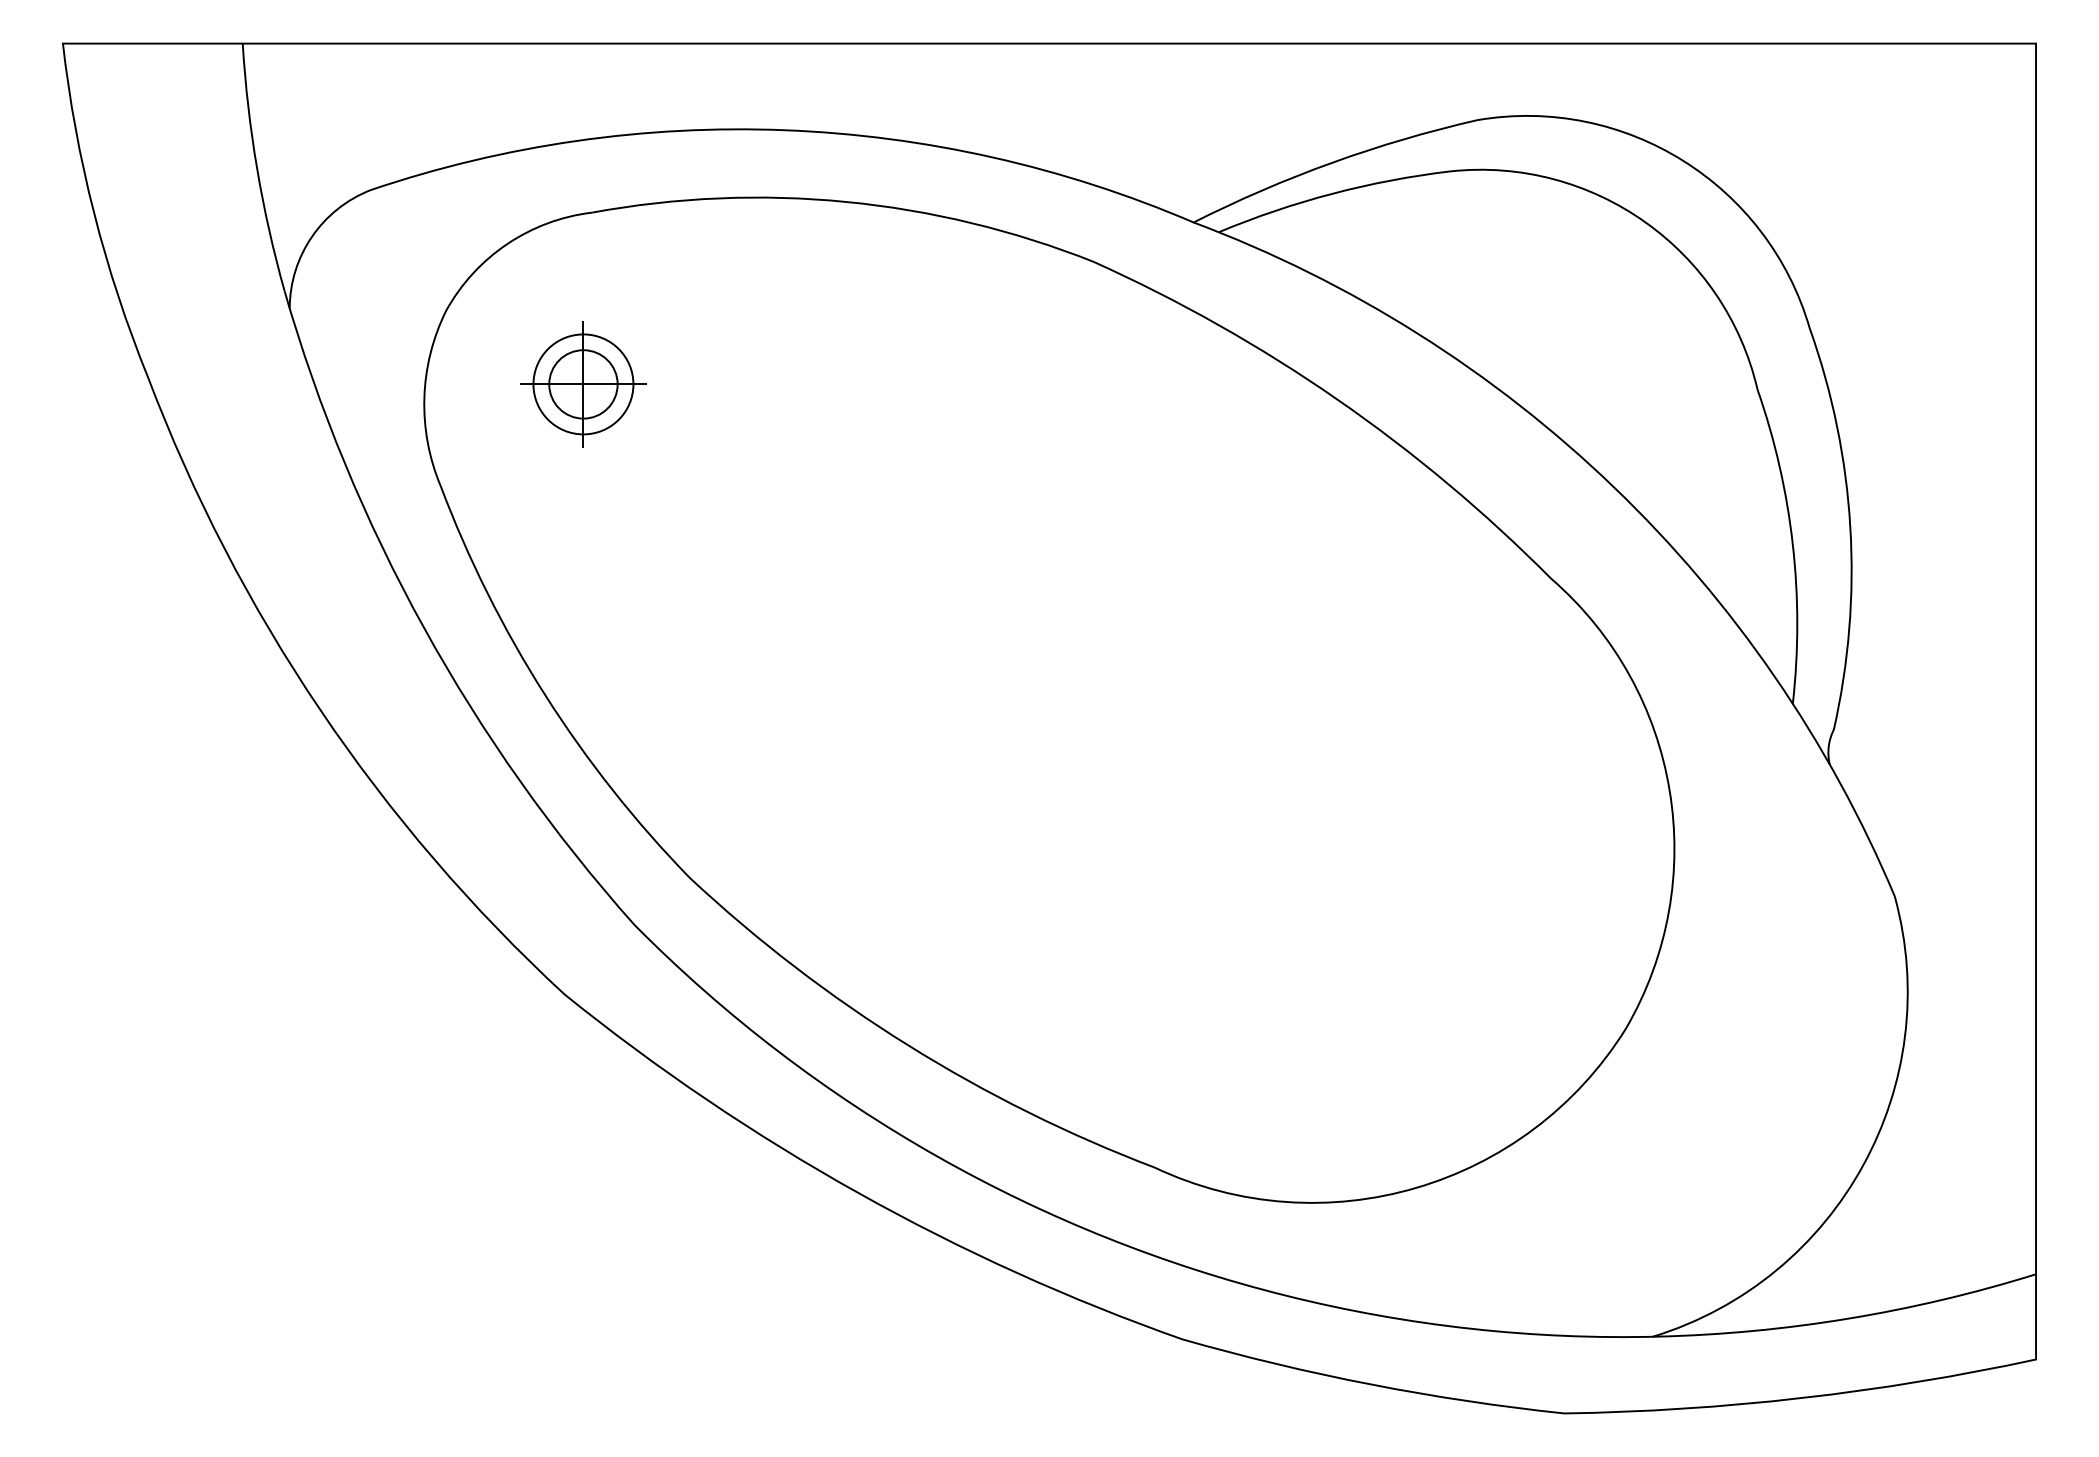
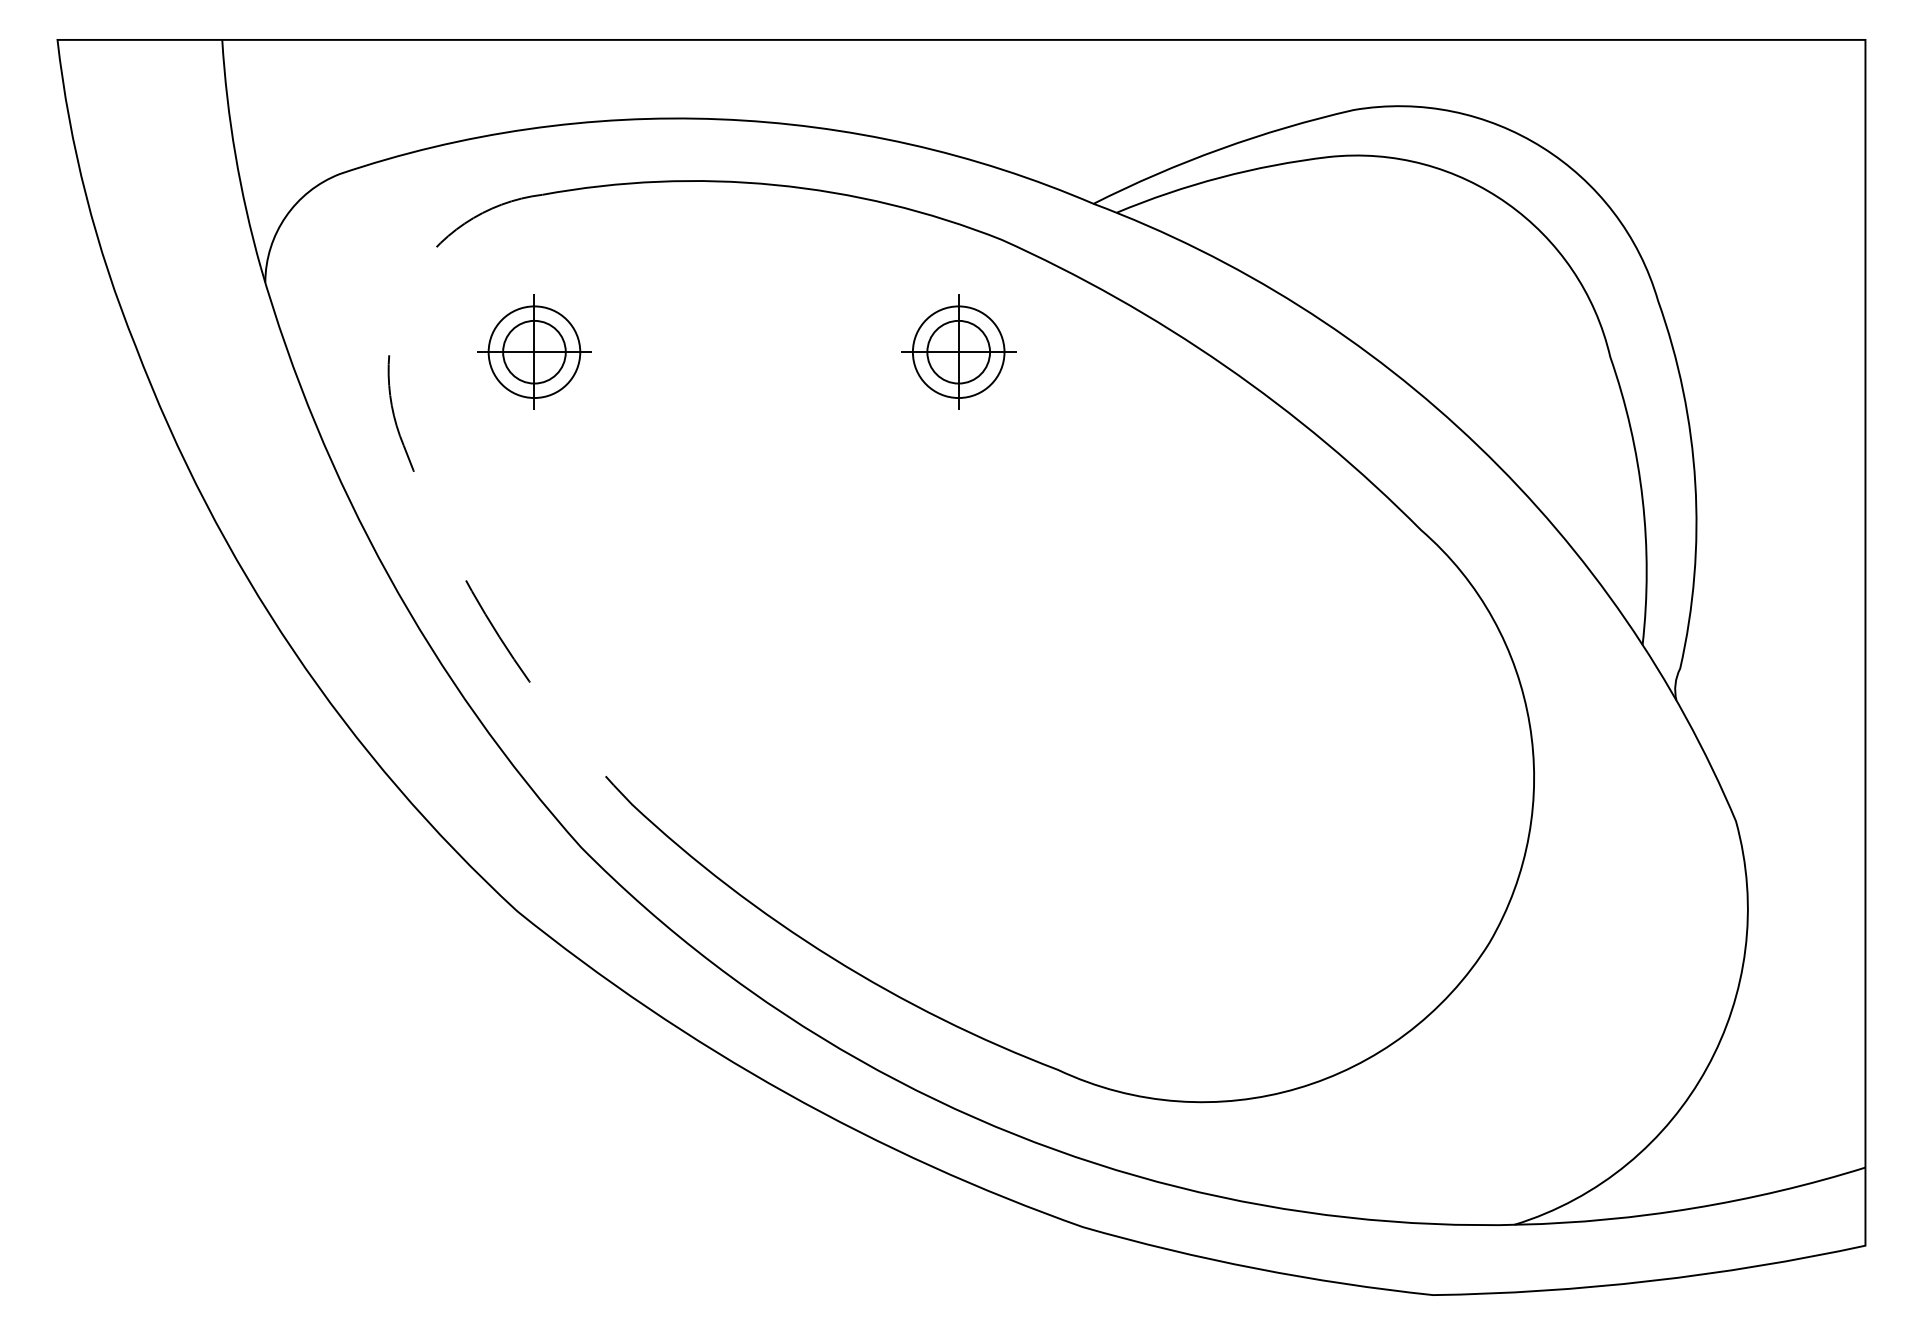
part: (1046, 384) -> (958, 352), added
line: (454, 521) -> (416, 477), solid -> dashed

